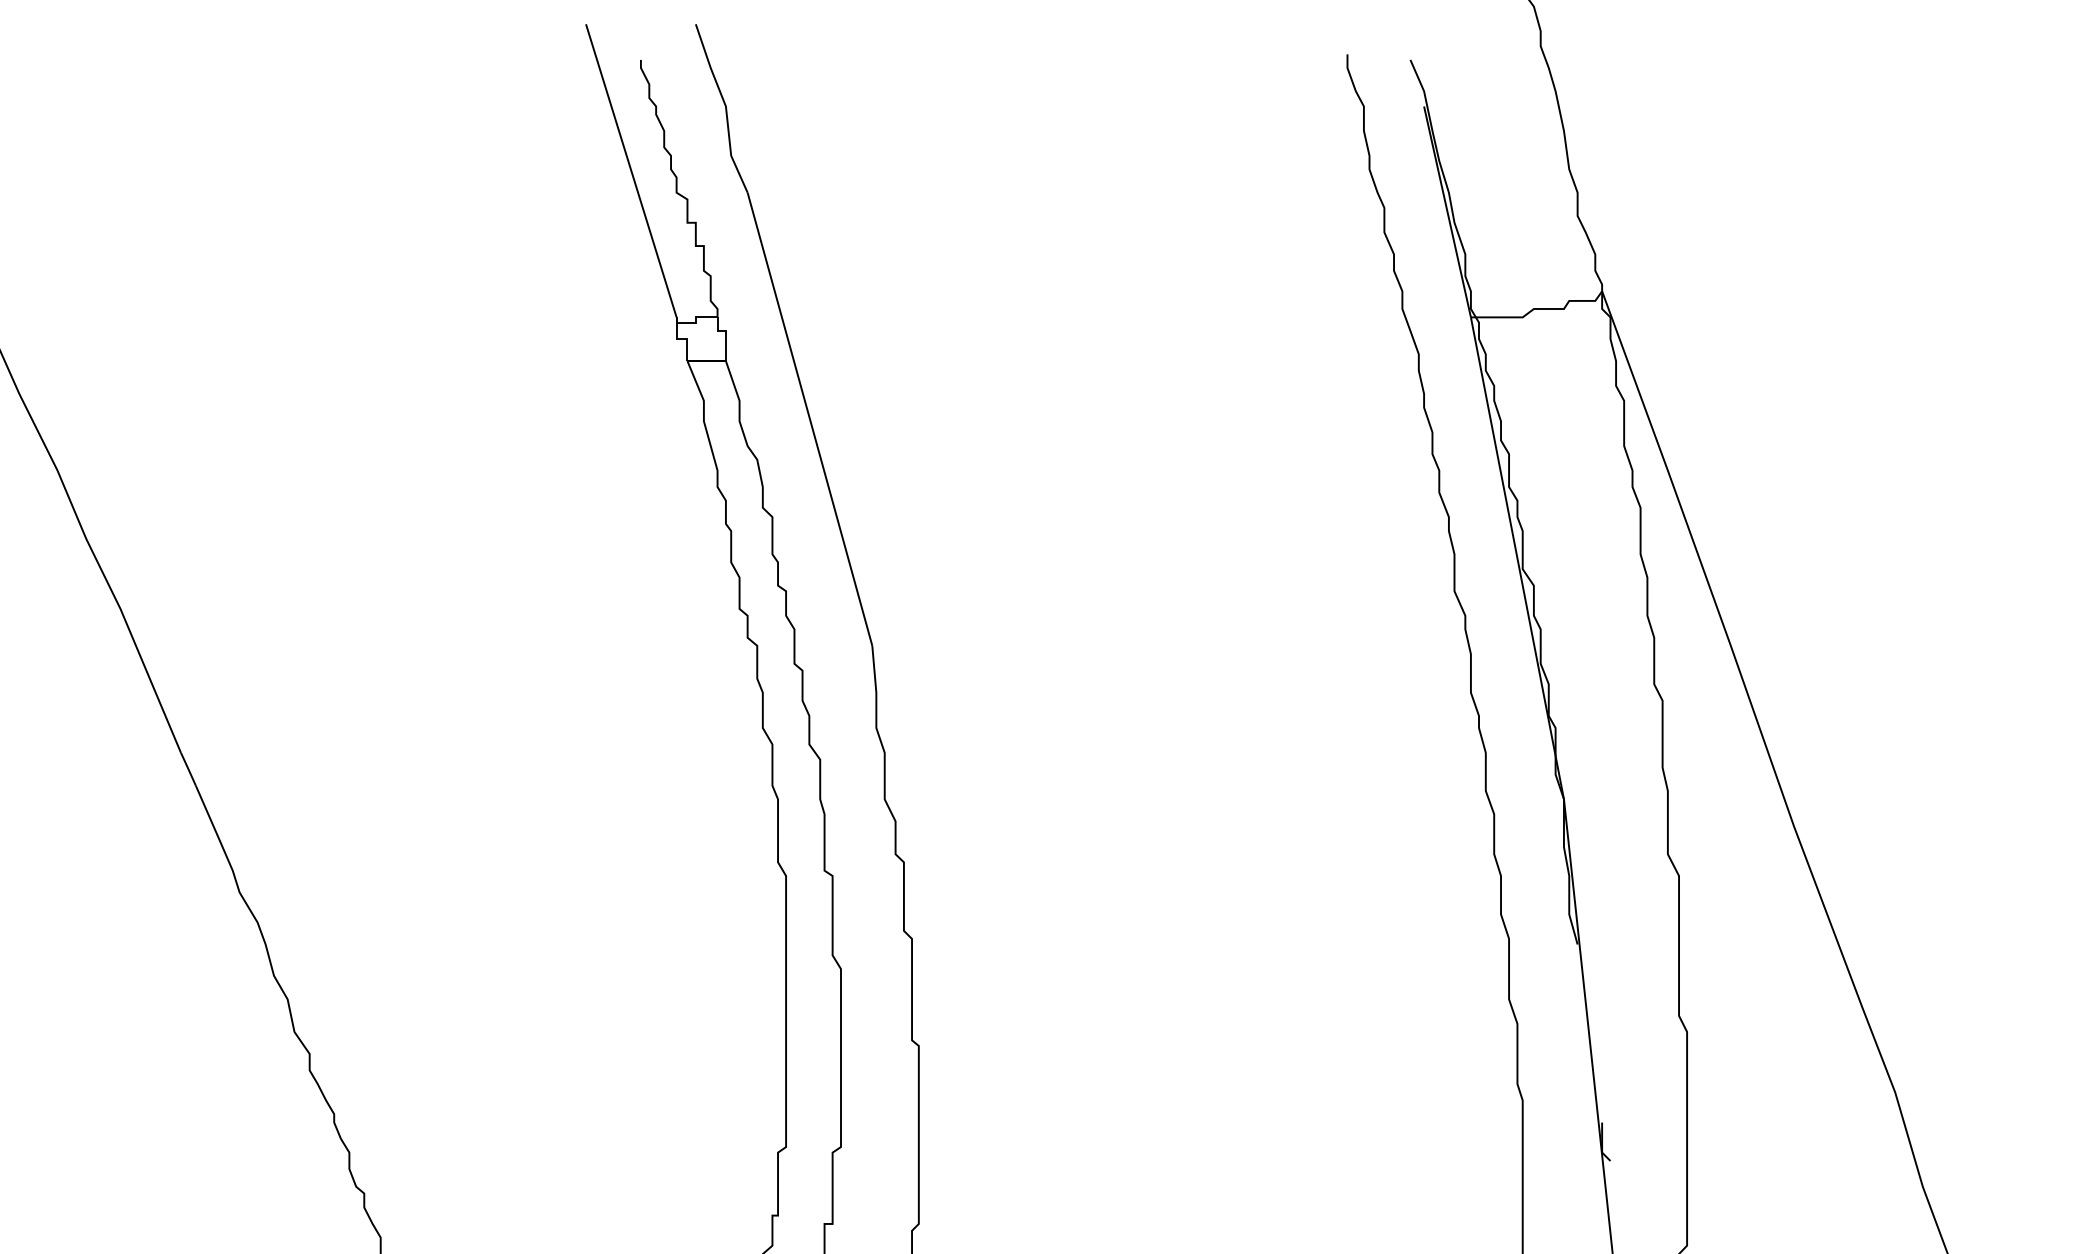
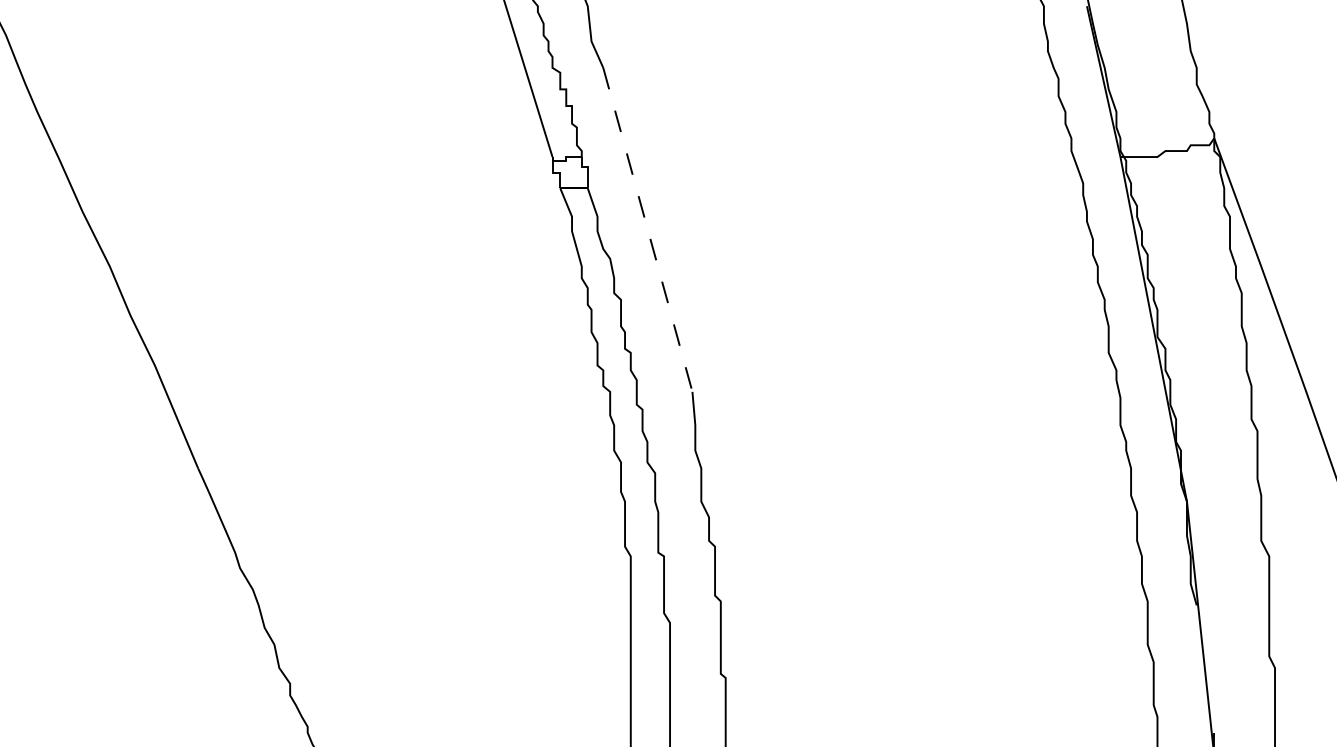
line: (809, 419) -> (647, 230), solid -> dashed

